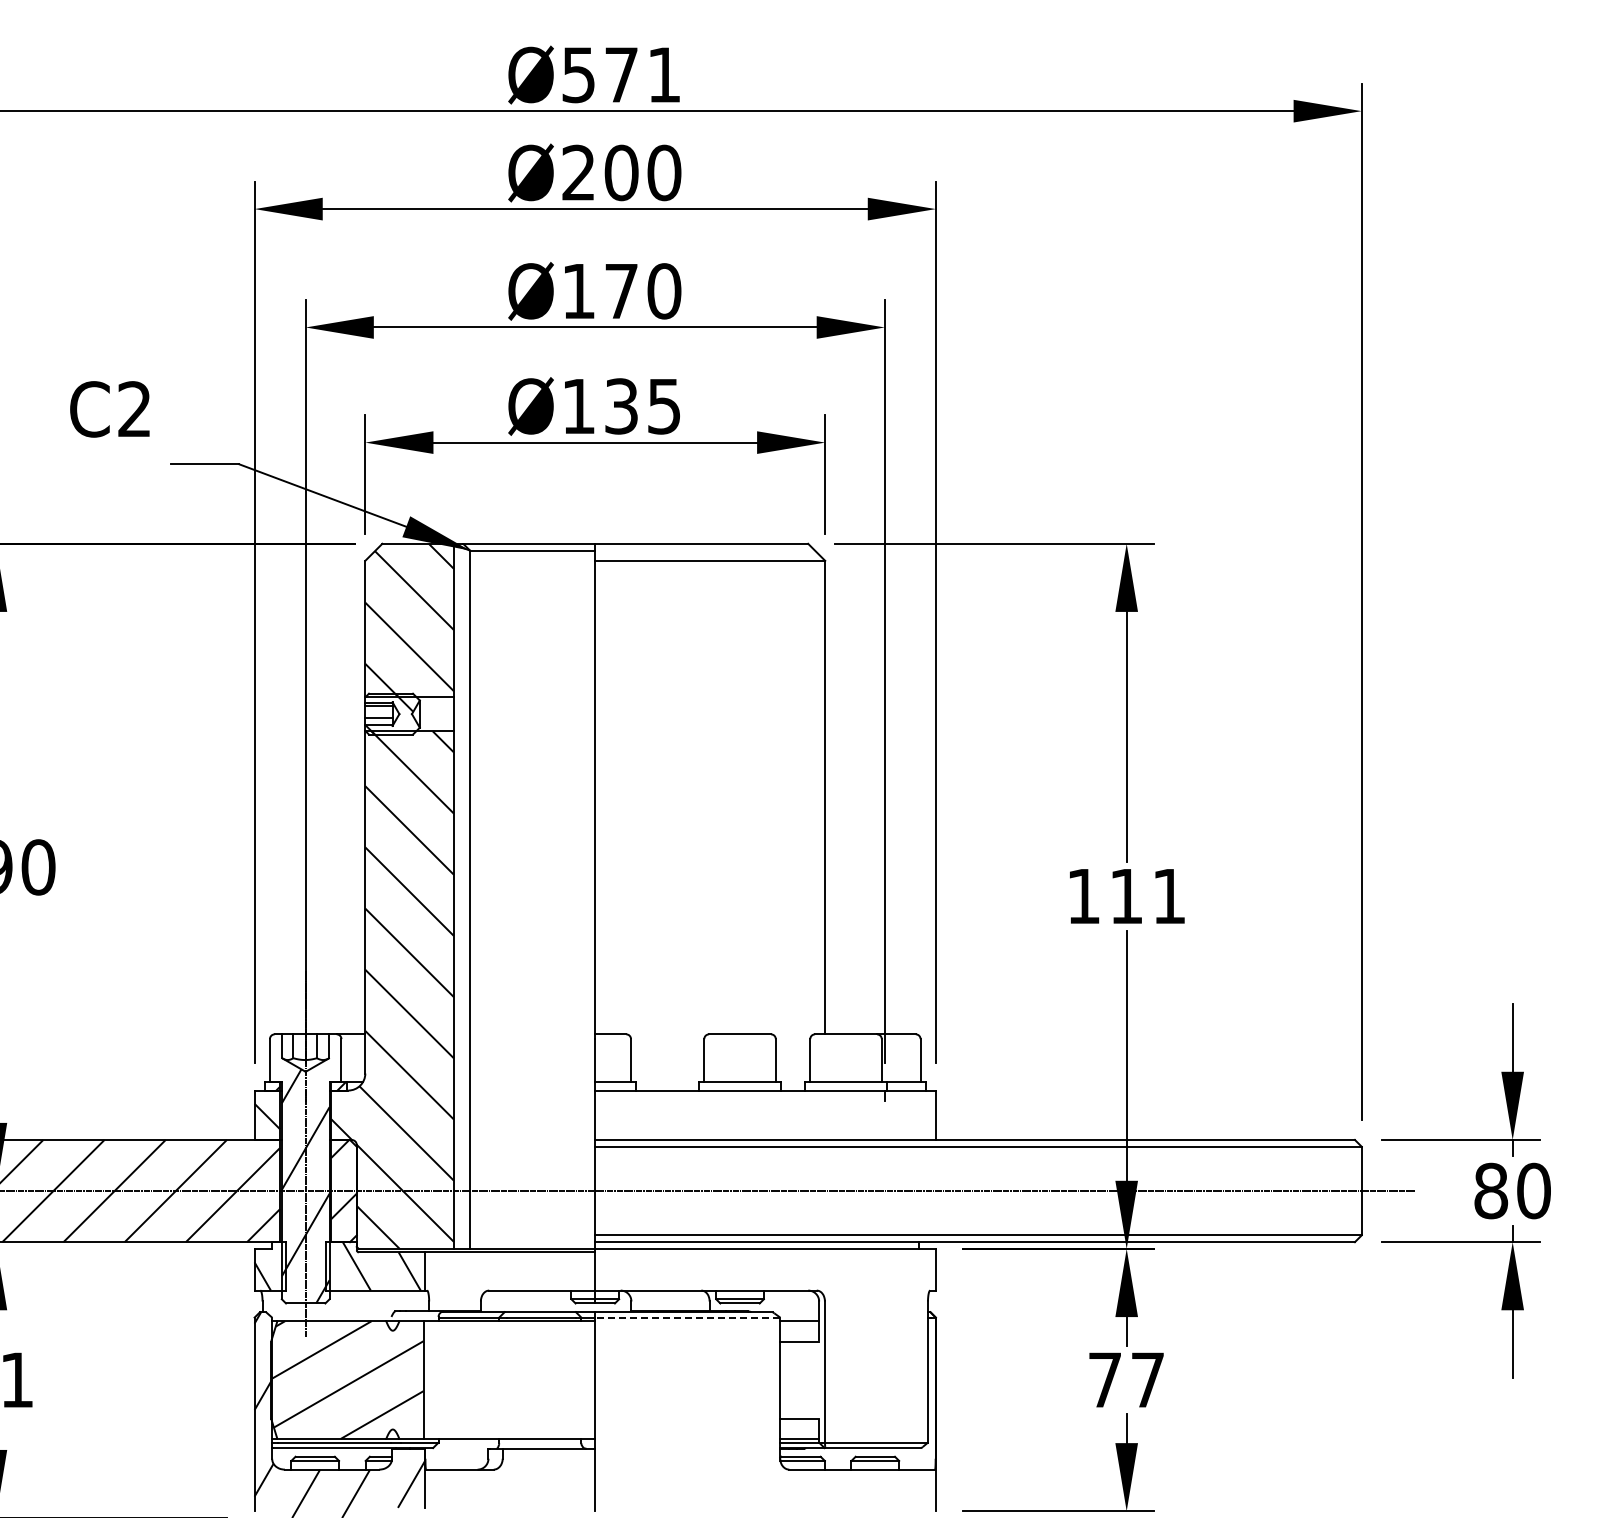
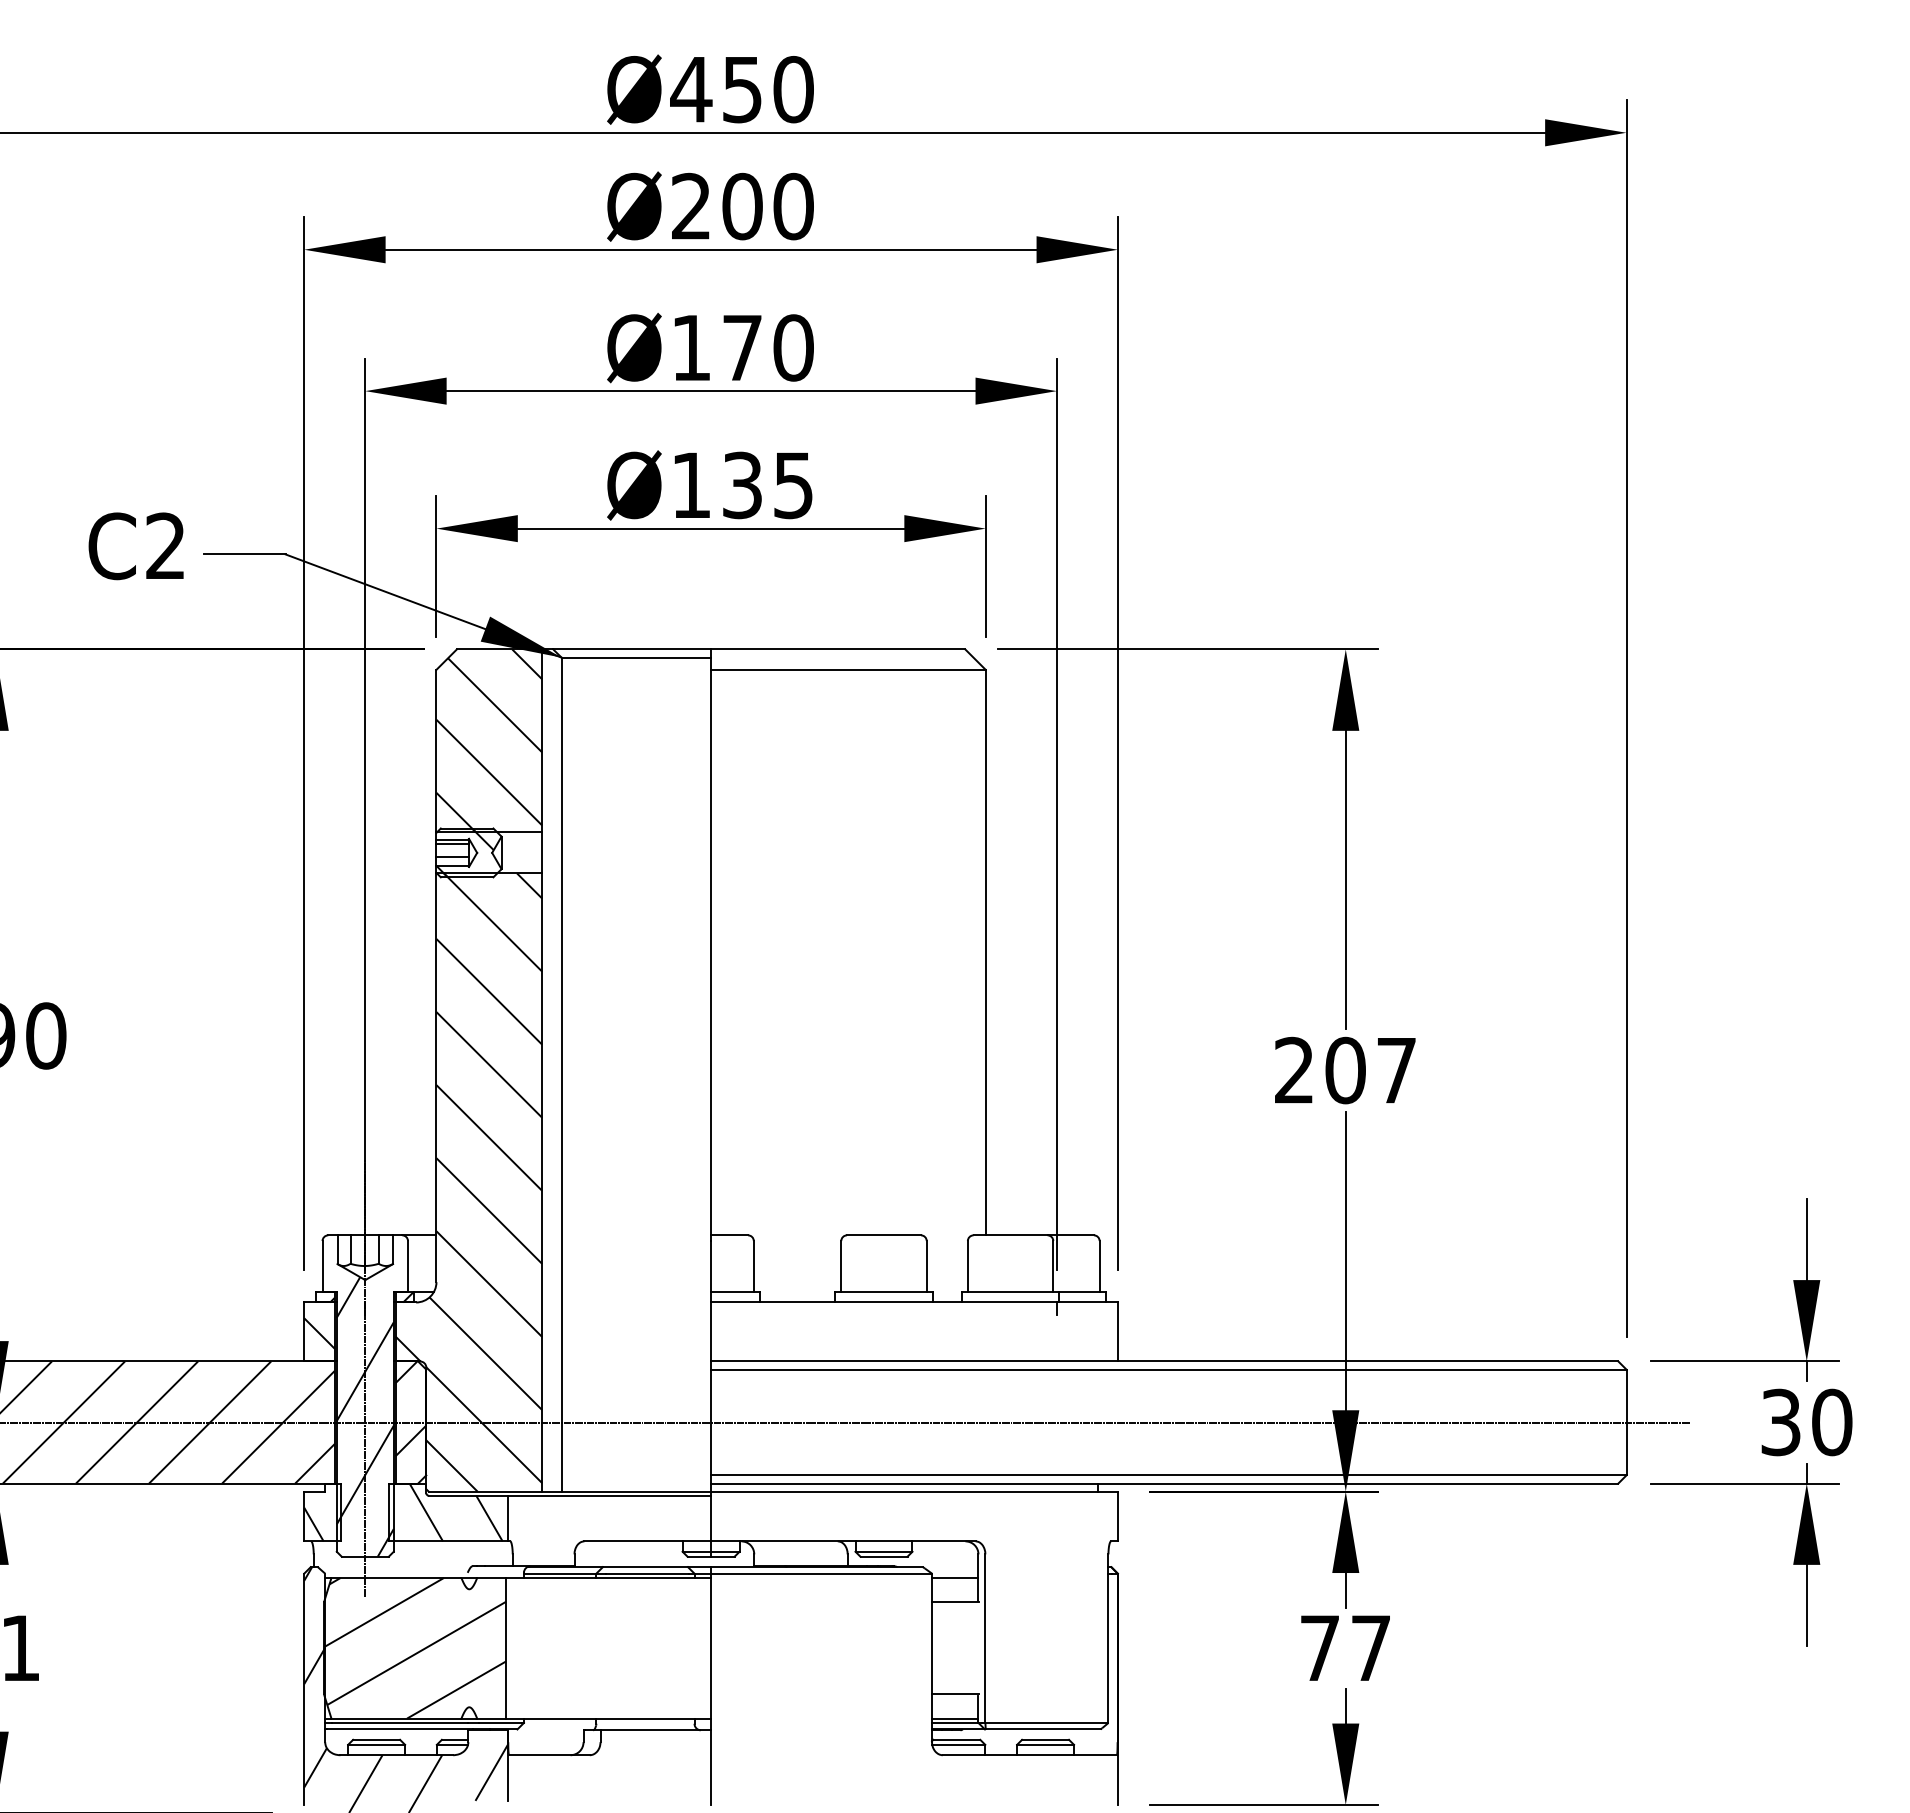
text: (620, 74) -> (741, 89), Ø571 -> Ø450
text: (109, 409) -> (135, 546), moved
text: (1126, 896) -> (1345, 1070), 111 -> 207
text: (1491, 1190) -> (1781, 1421), 80 -> 30
line: (687, 1317) -> (821, 1573), dashed -> solid

